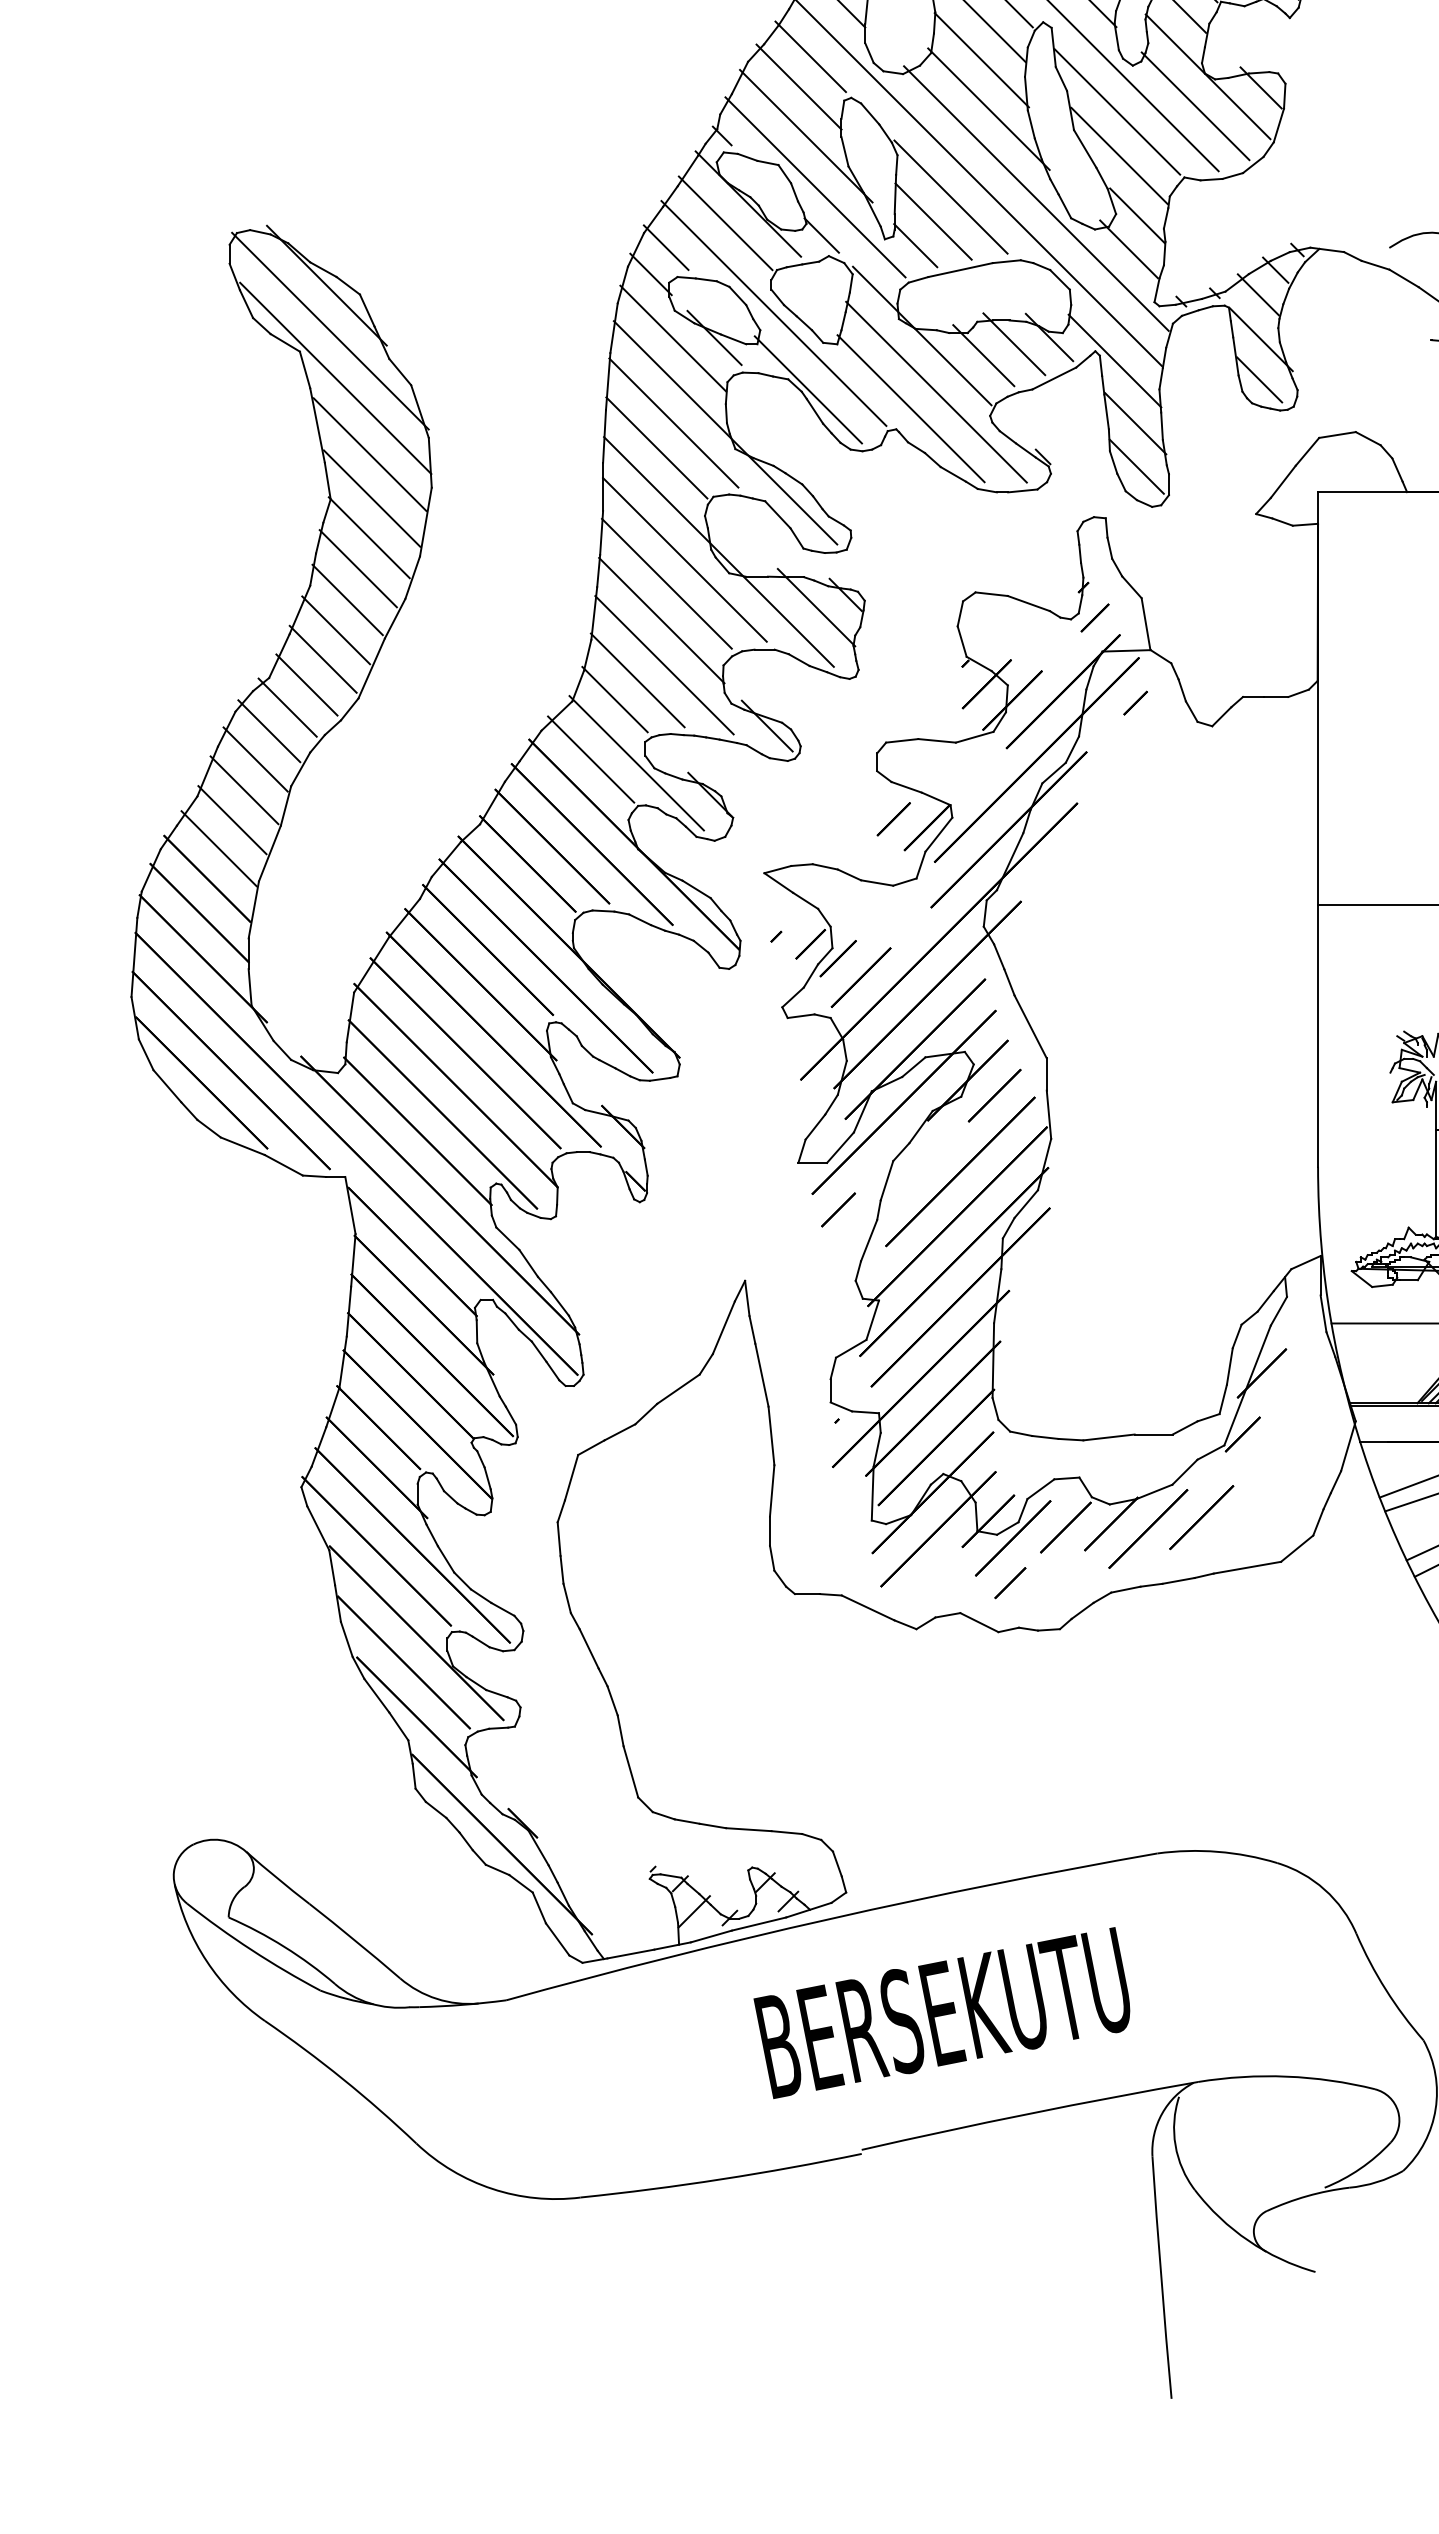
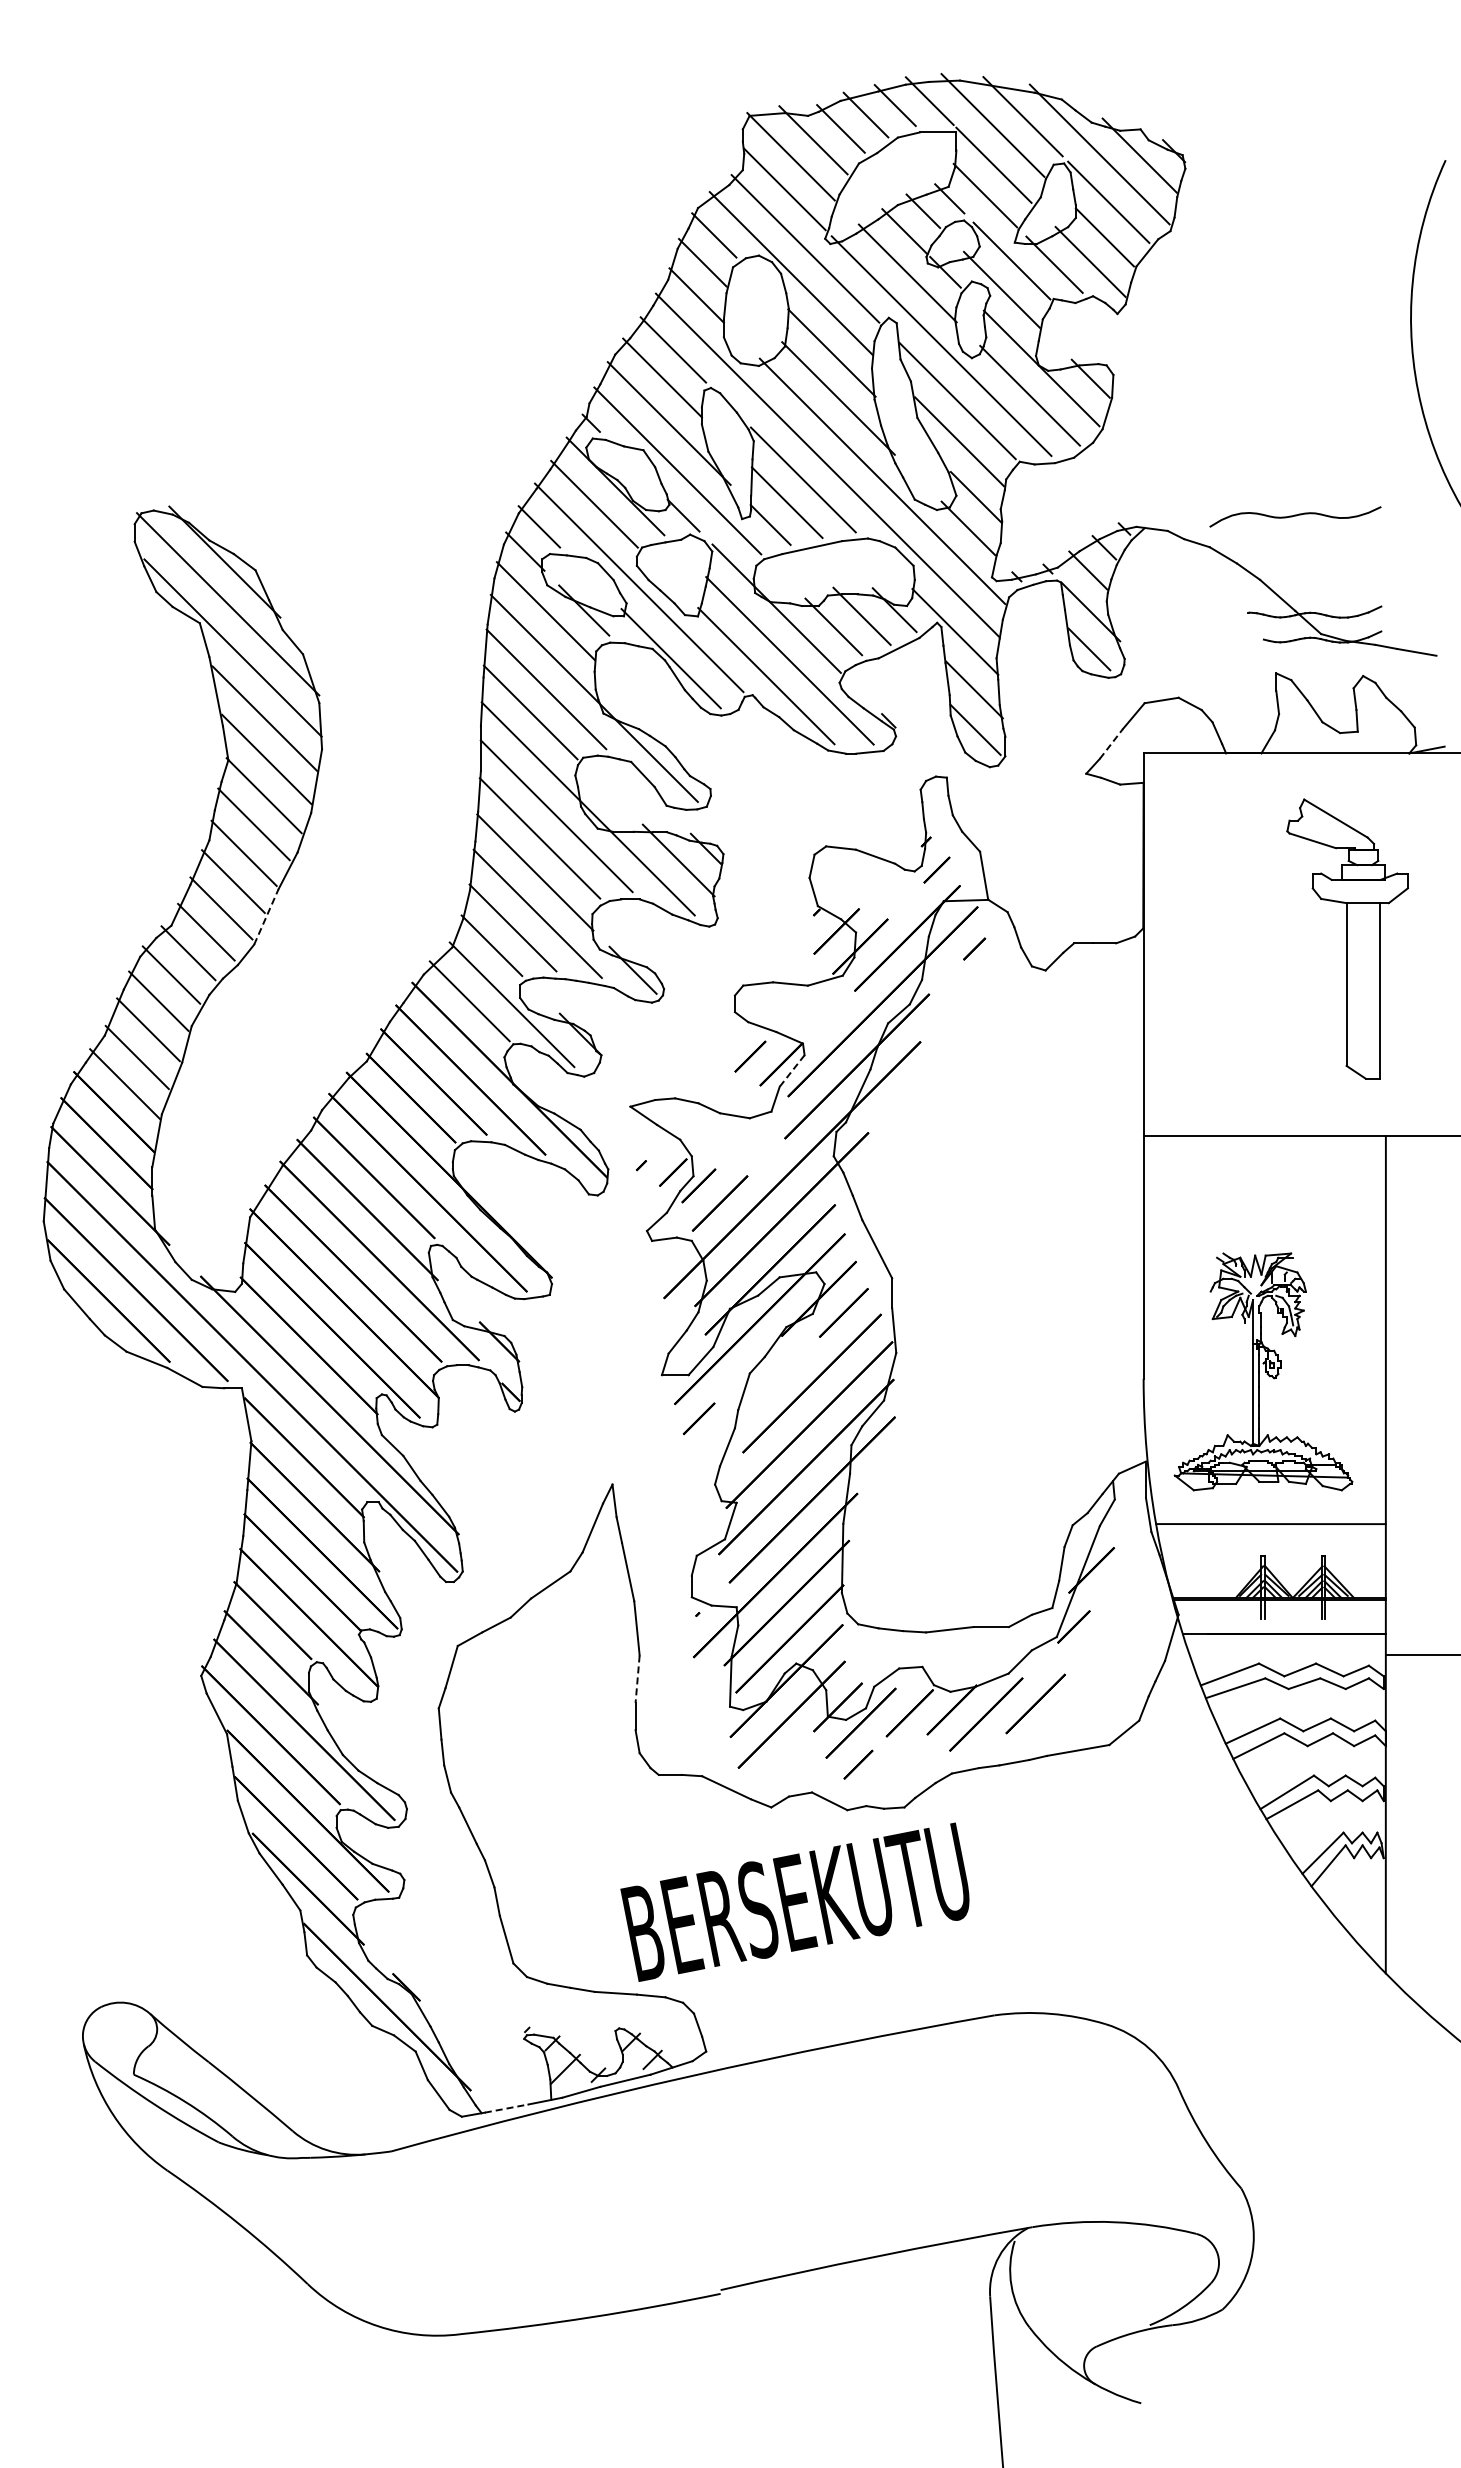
line: (1283, 481) -> (1111, 743), solid -> dashed
line: (371, 668) -> (266, 916), solid -> dashed
line: (938, 835) -> (791, 1071), solid -> dashed
line: (772, 1491) -> (637, 1679), solid -> dashed
line: (631, 1953) -> (507, 2108), solid -> dashed
text: (941, 2012) -> (794, 1901), moved

